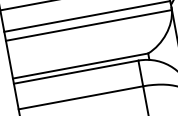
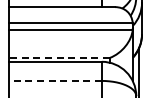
line: (79, 65) -> (58, 57), solid -> dashed
line: (79, 97) -> (54, 80), solid -> dashed

